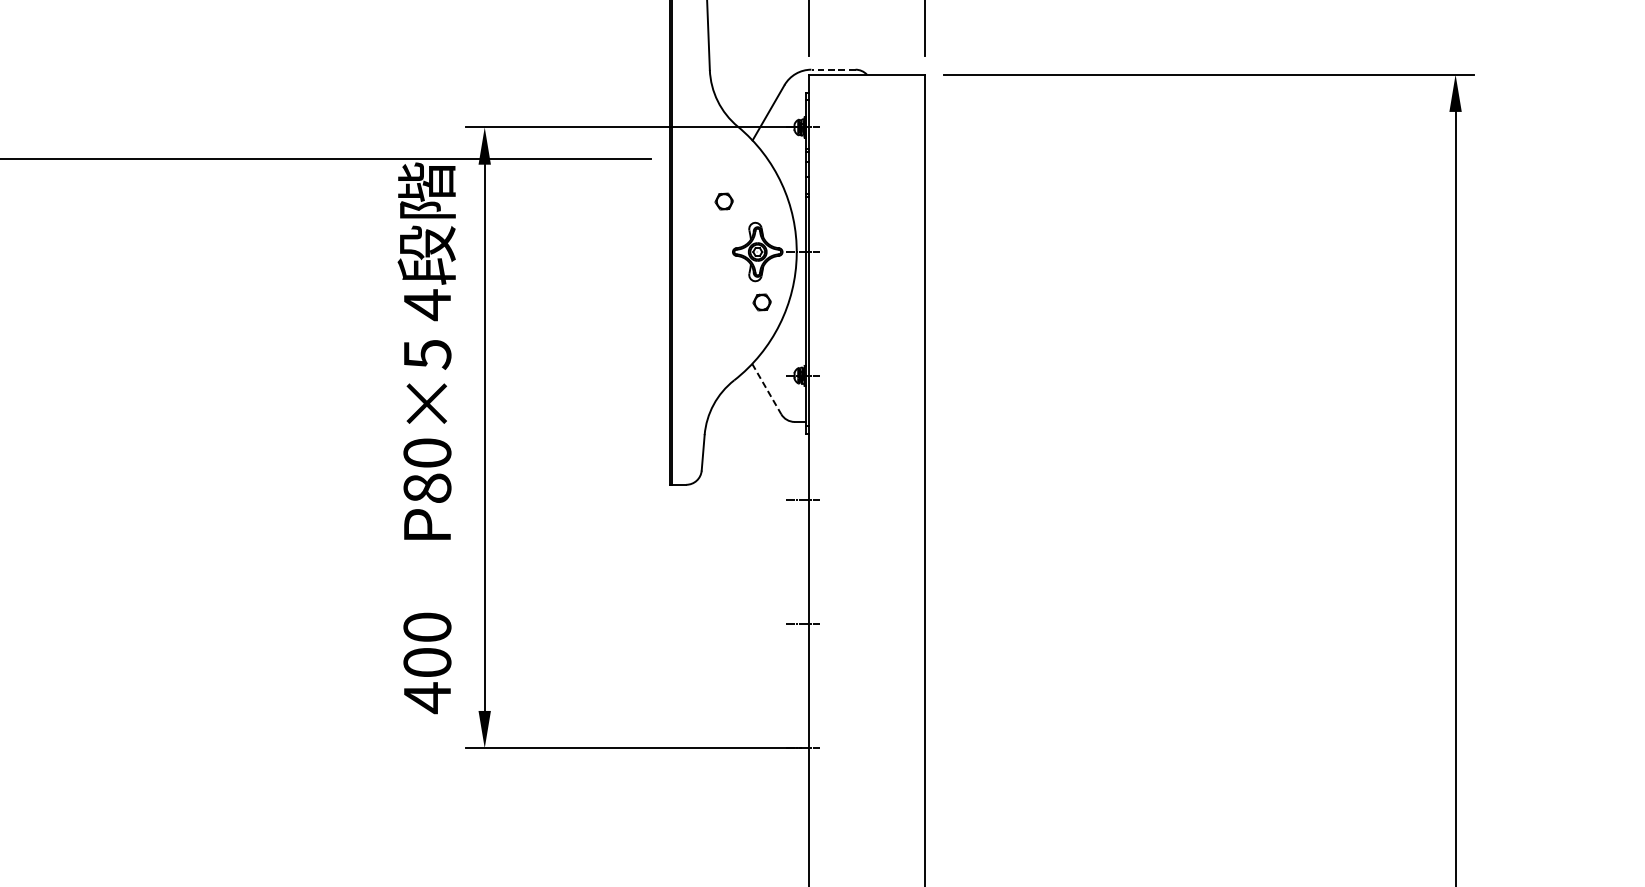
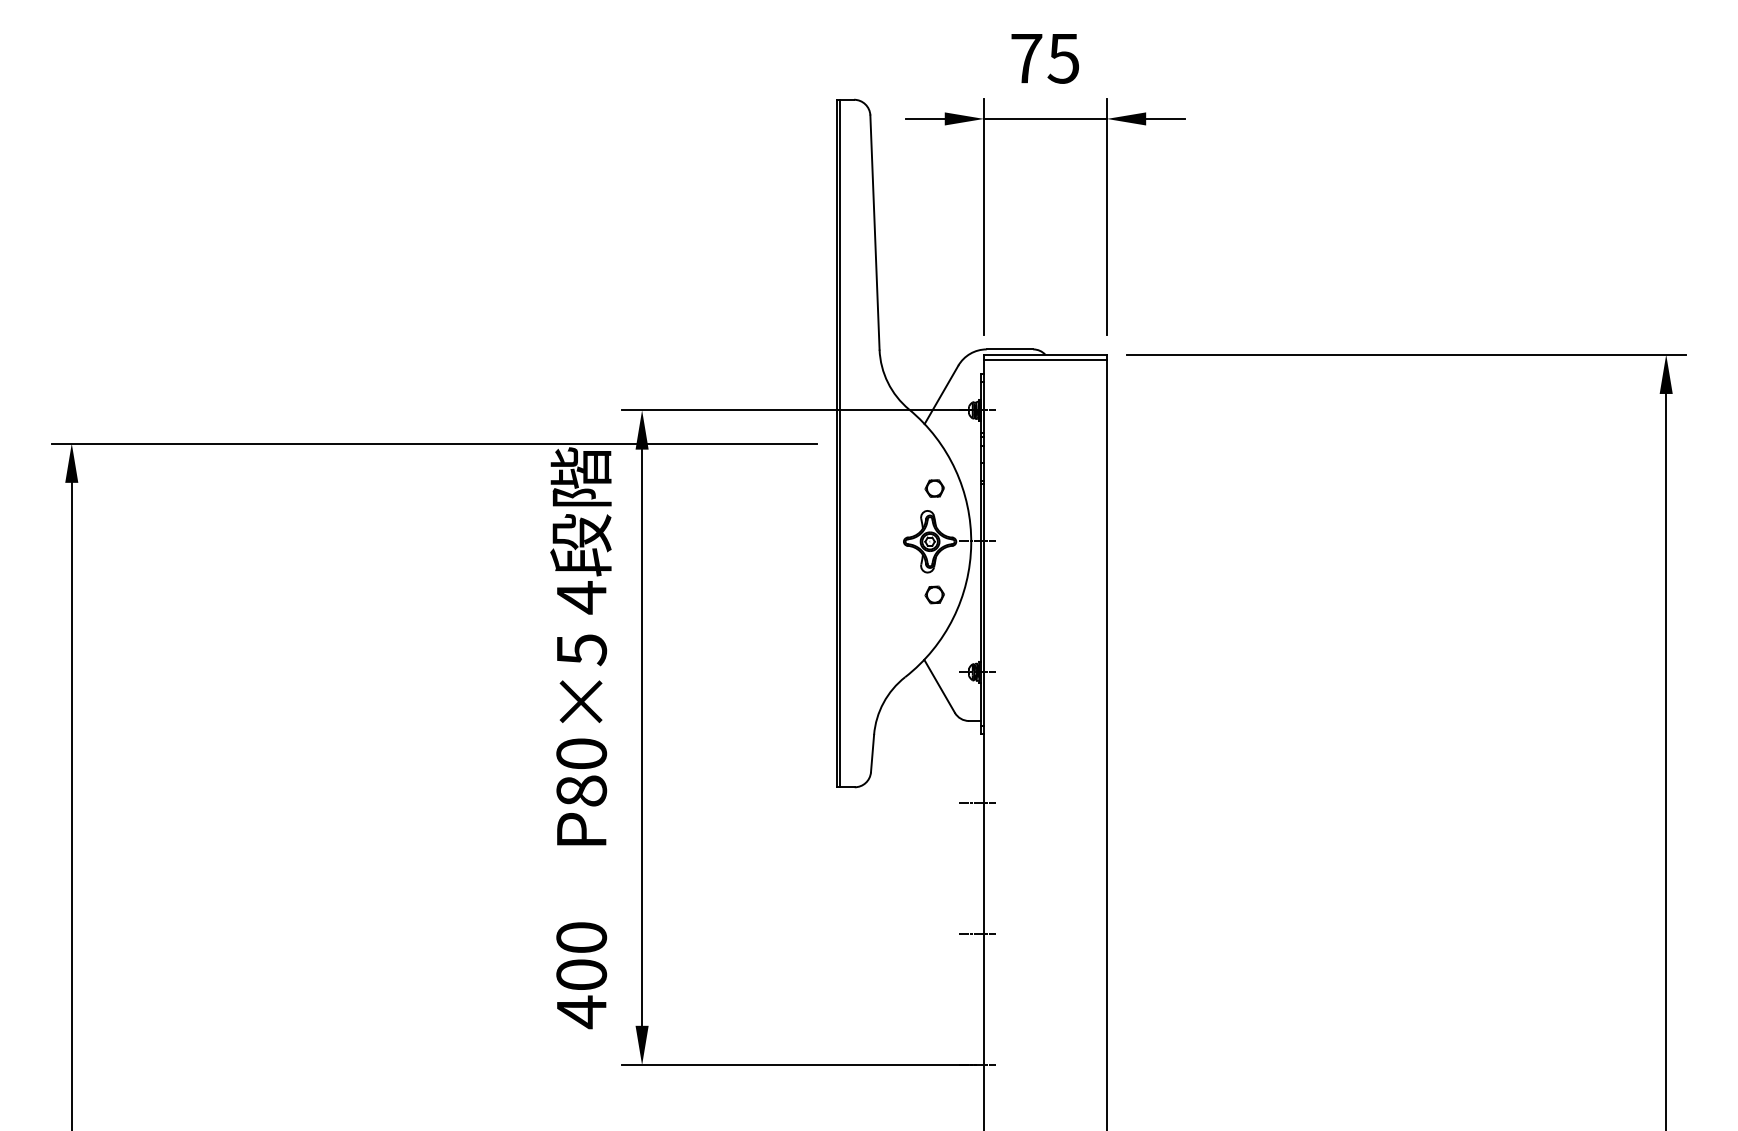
line: (833, 69) -> (1010, 349), dashed -> solid
line: (867, 79) -> (1045, 359), added
part: (724, 201) -> (934, 488), moved
line: (766, 389) -> (939, 686), dashed -> solid

